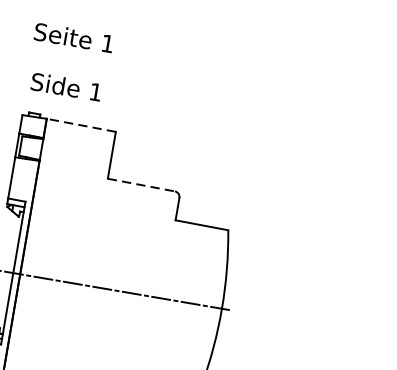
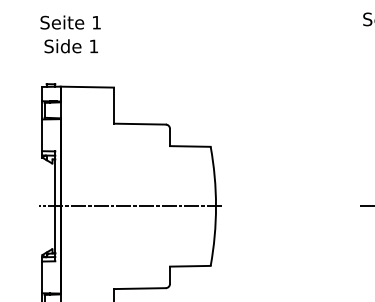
text: (65, 87) -> (70, 46), moved
line: (81, 125) -> (87, 87), dashed -> solid
line: (140, 185) -> (139, 124), dashed -> solid

